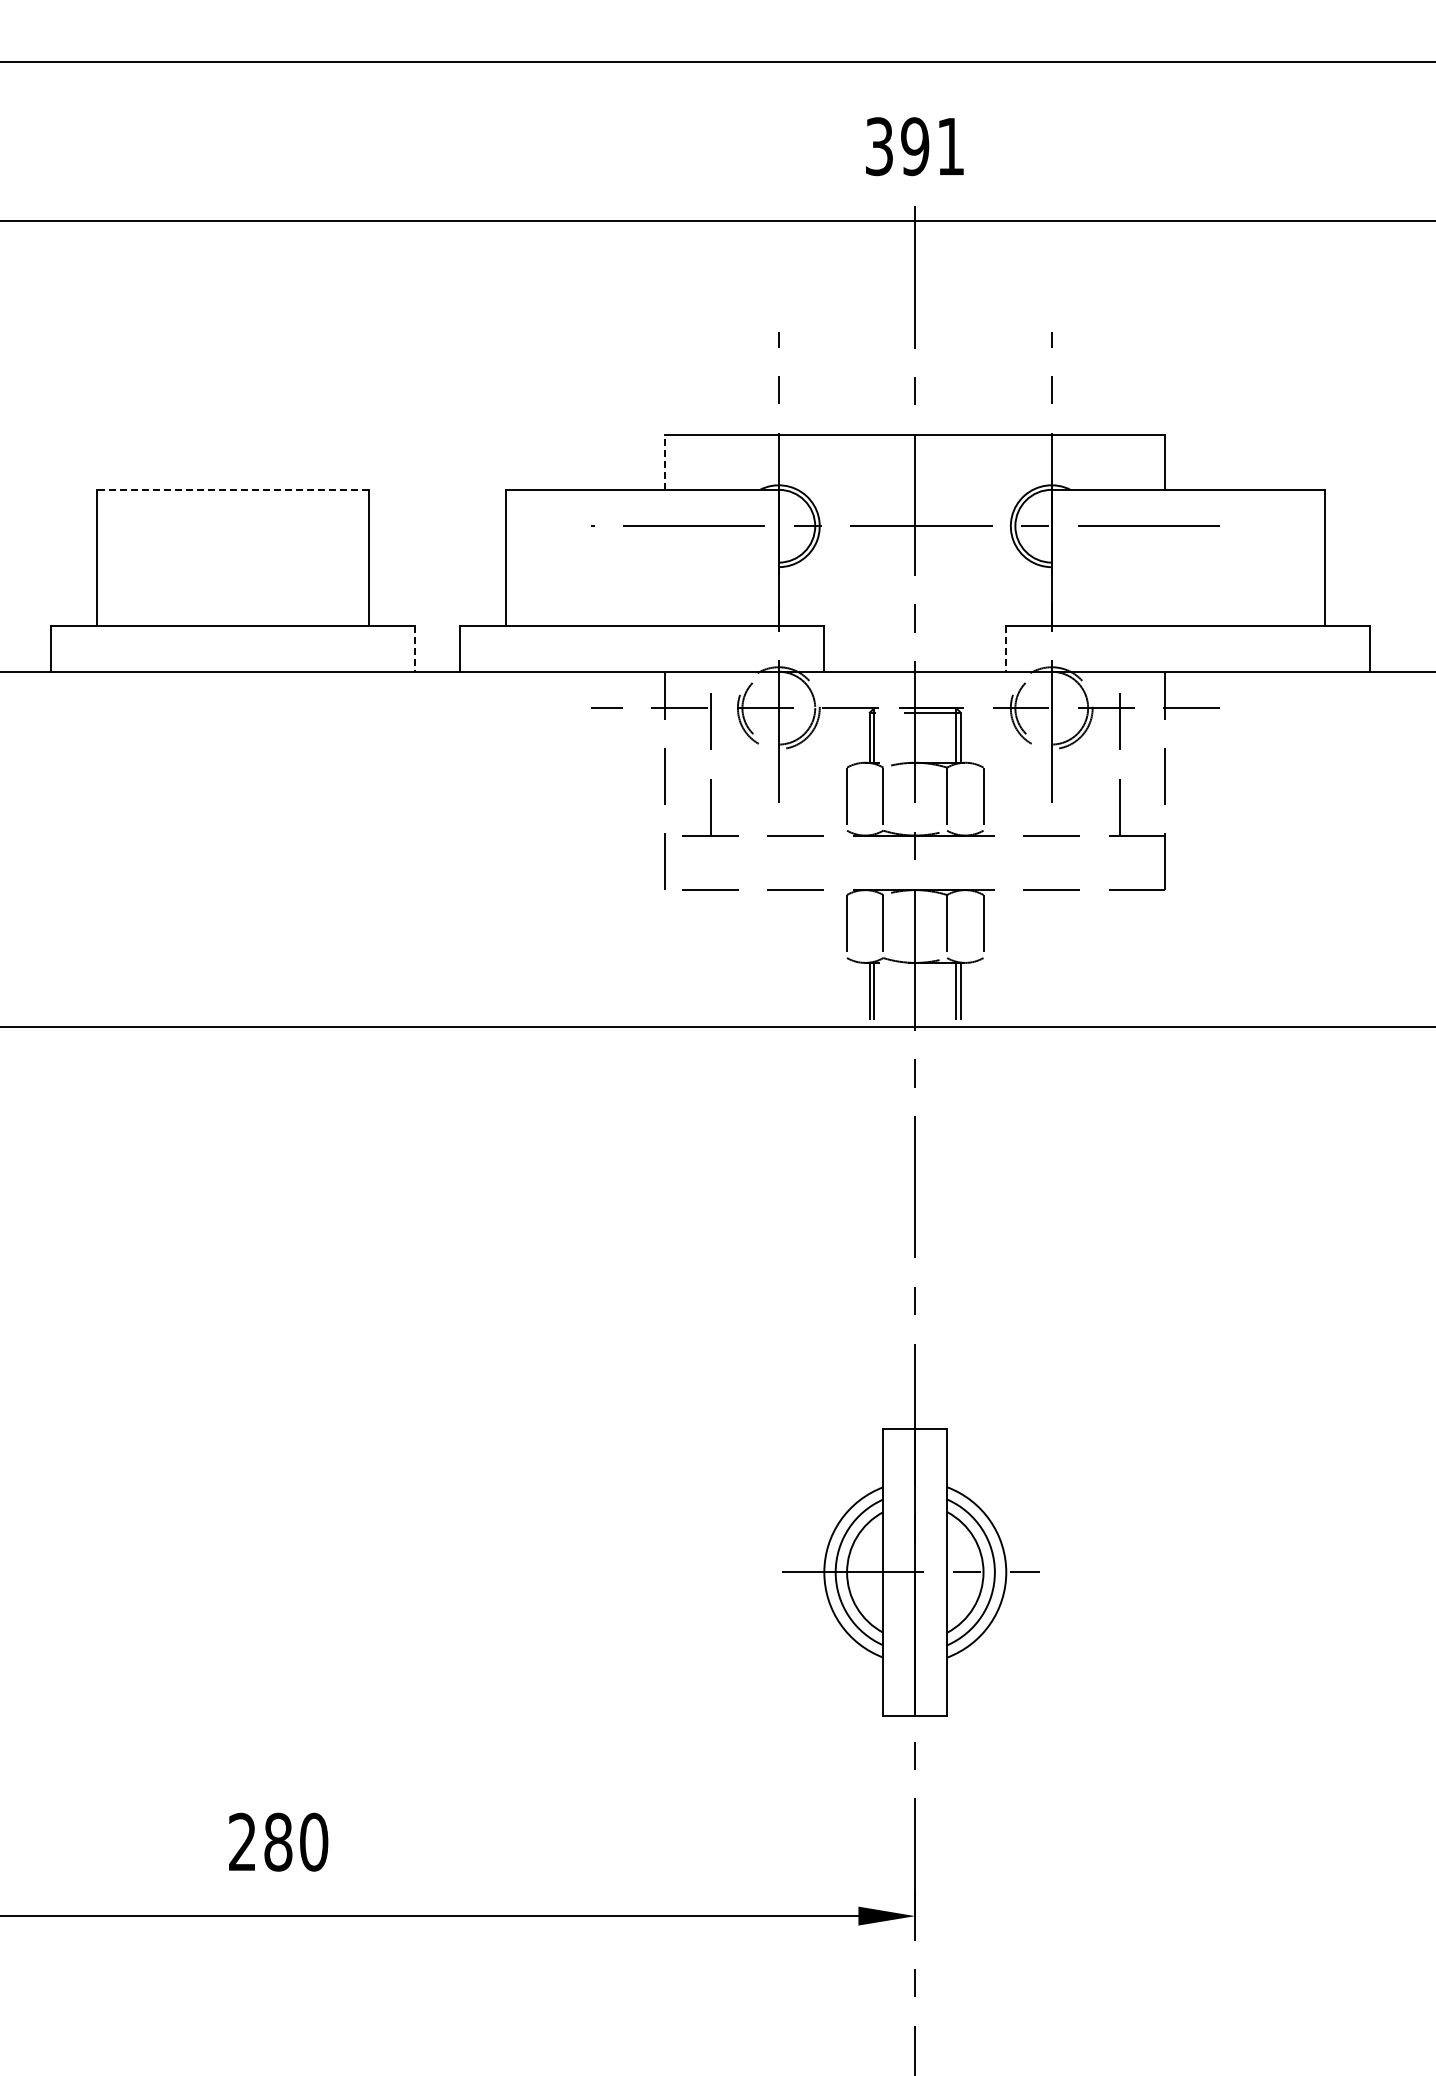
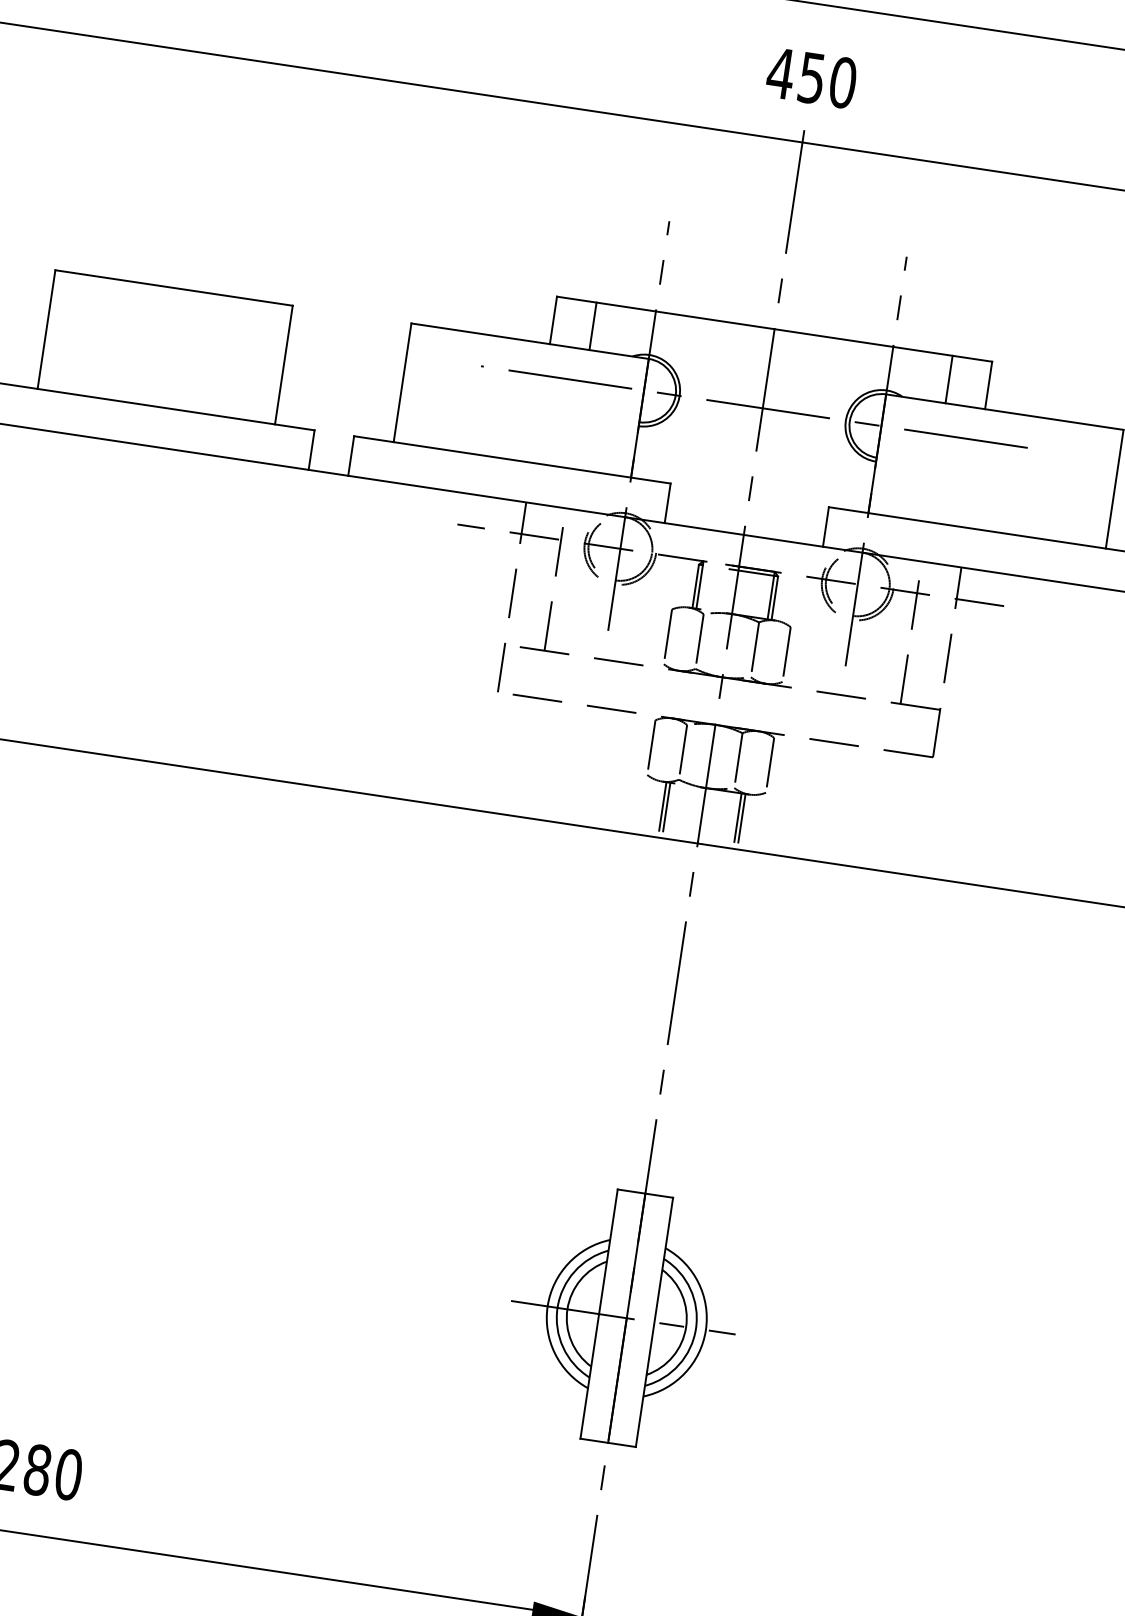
text: (914, 146) -> (811, 77), 391 -> 450
line: (665, 462) -> (553, 320), dashed -> solid
line: (710, 462) -> (592, 326), added
line: (1119, 462) -> (948, 379), added
line: (232, 489) -> (173, 287), dashed -> solid
line: (414, 649) -> (311, 450), dashed -> solid
line: (1006, 649) -> (826, 527), dashed -> solid

